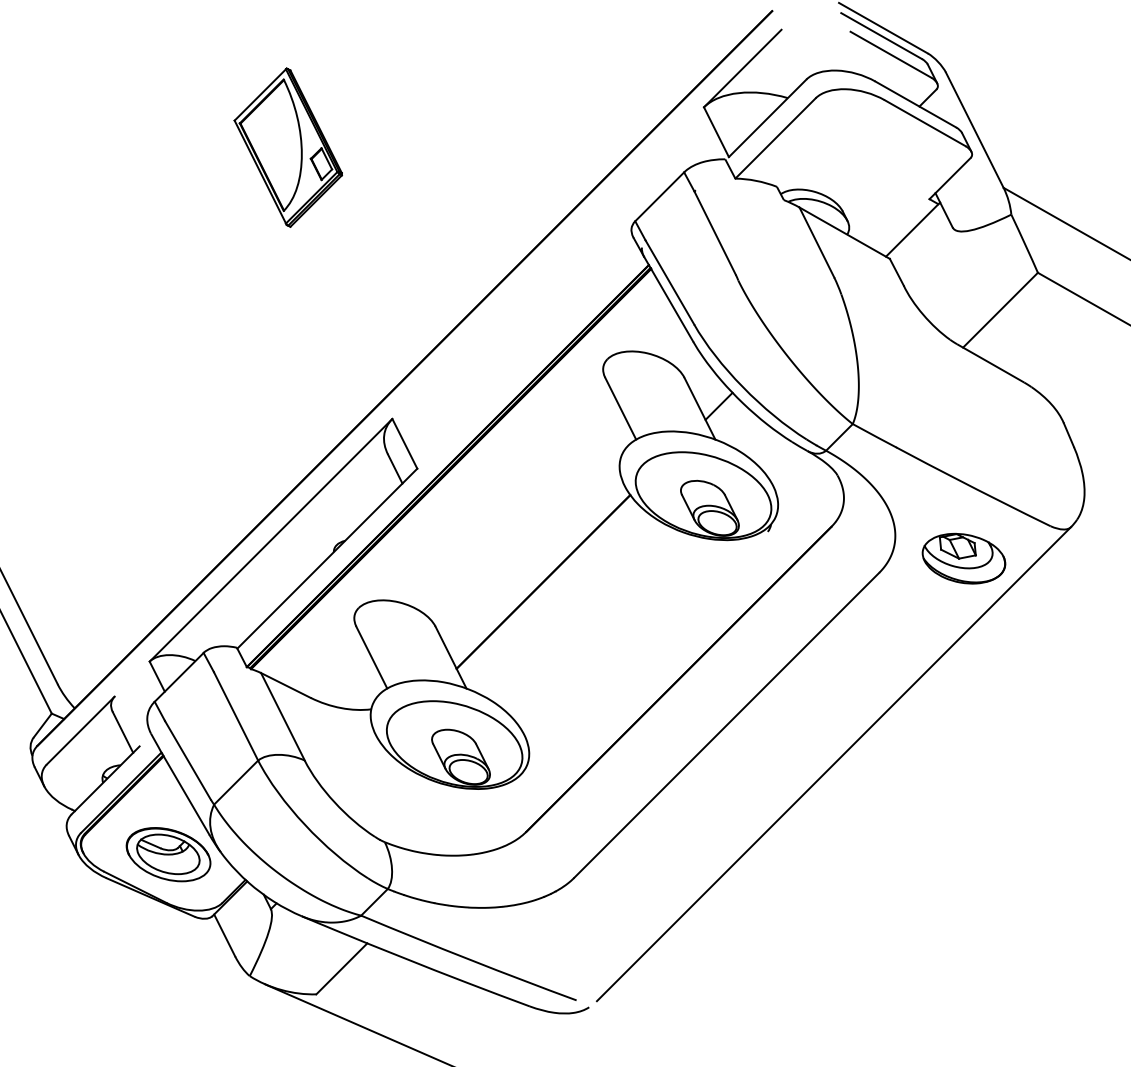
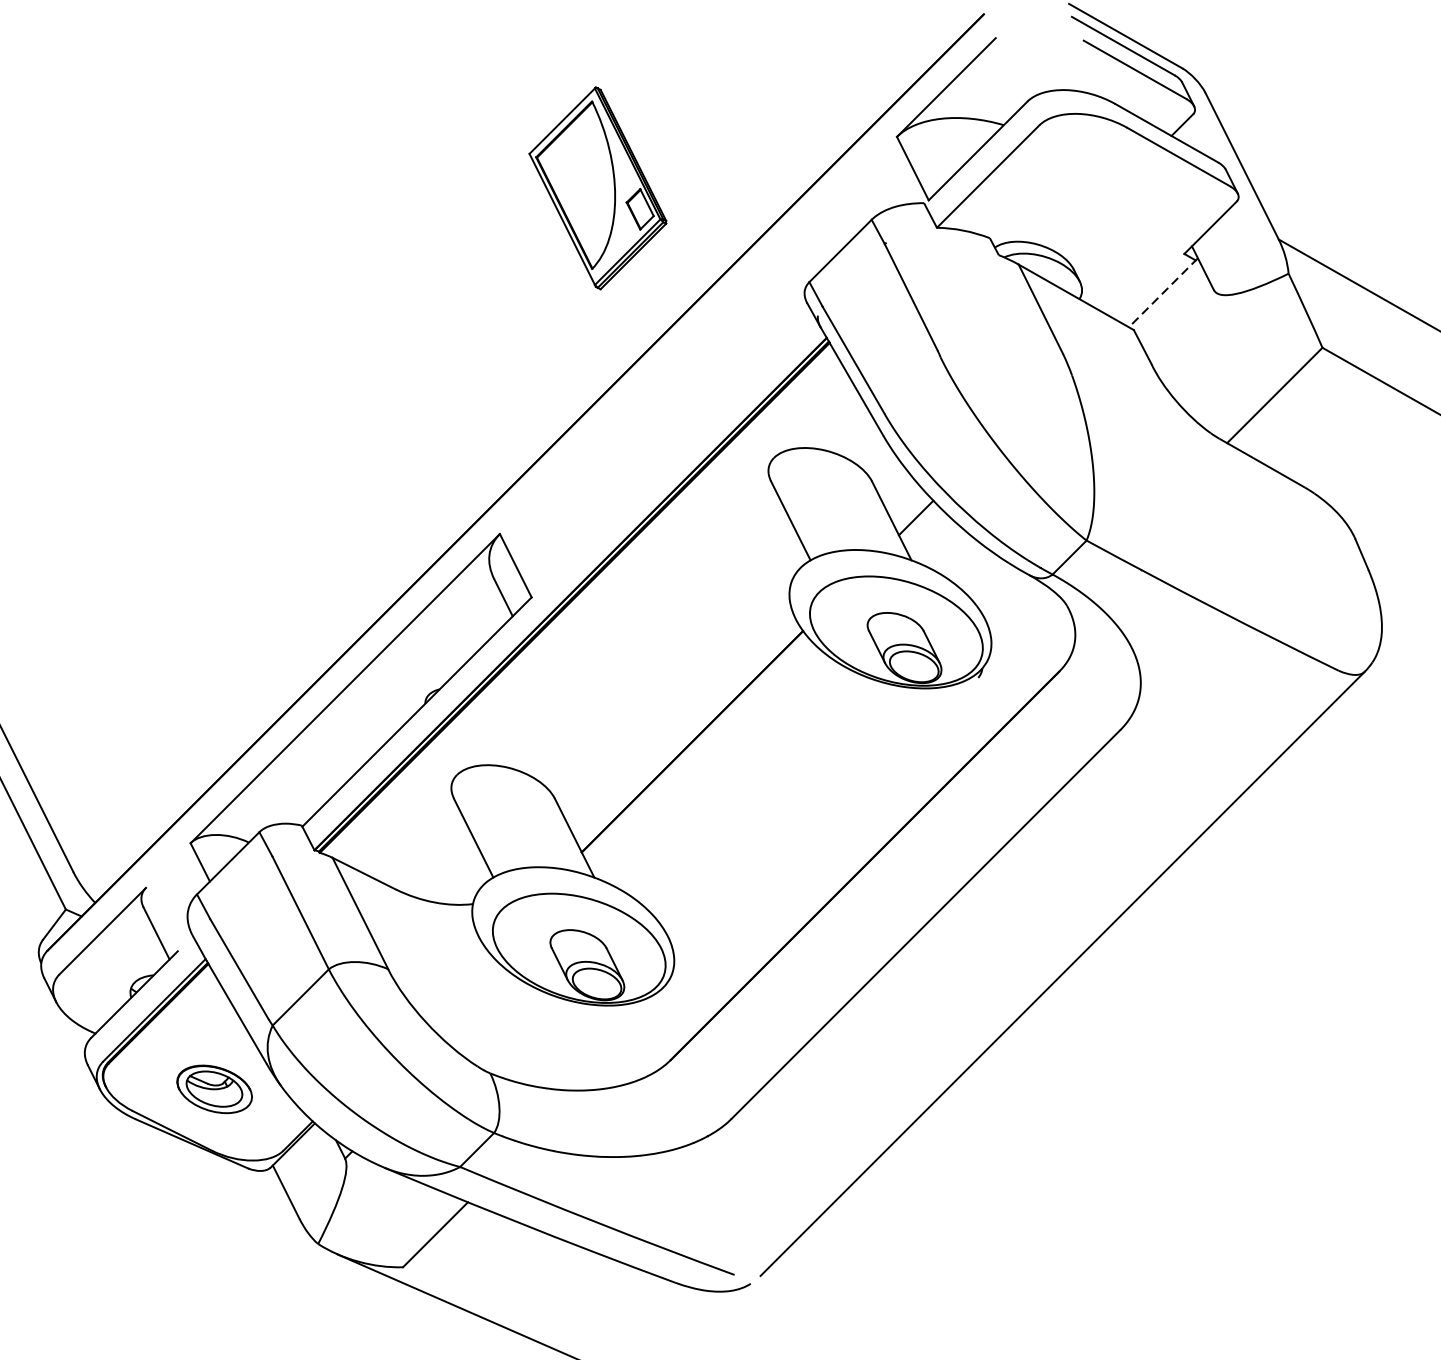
part: (287, 147) -> (596, 188), moved
line: (912, 229) -> (1162, 292), solid -> dashed
part: (963, 558) -> (1227, 711), removed
part: (168, 854) -> (214, 1089), size x0.7

